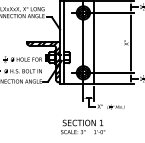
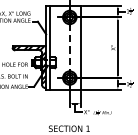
line: (83, 43) -> (69, 48), solid -> dashed

